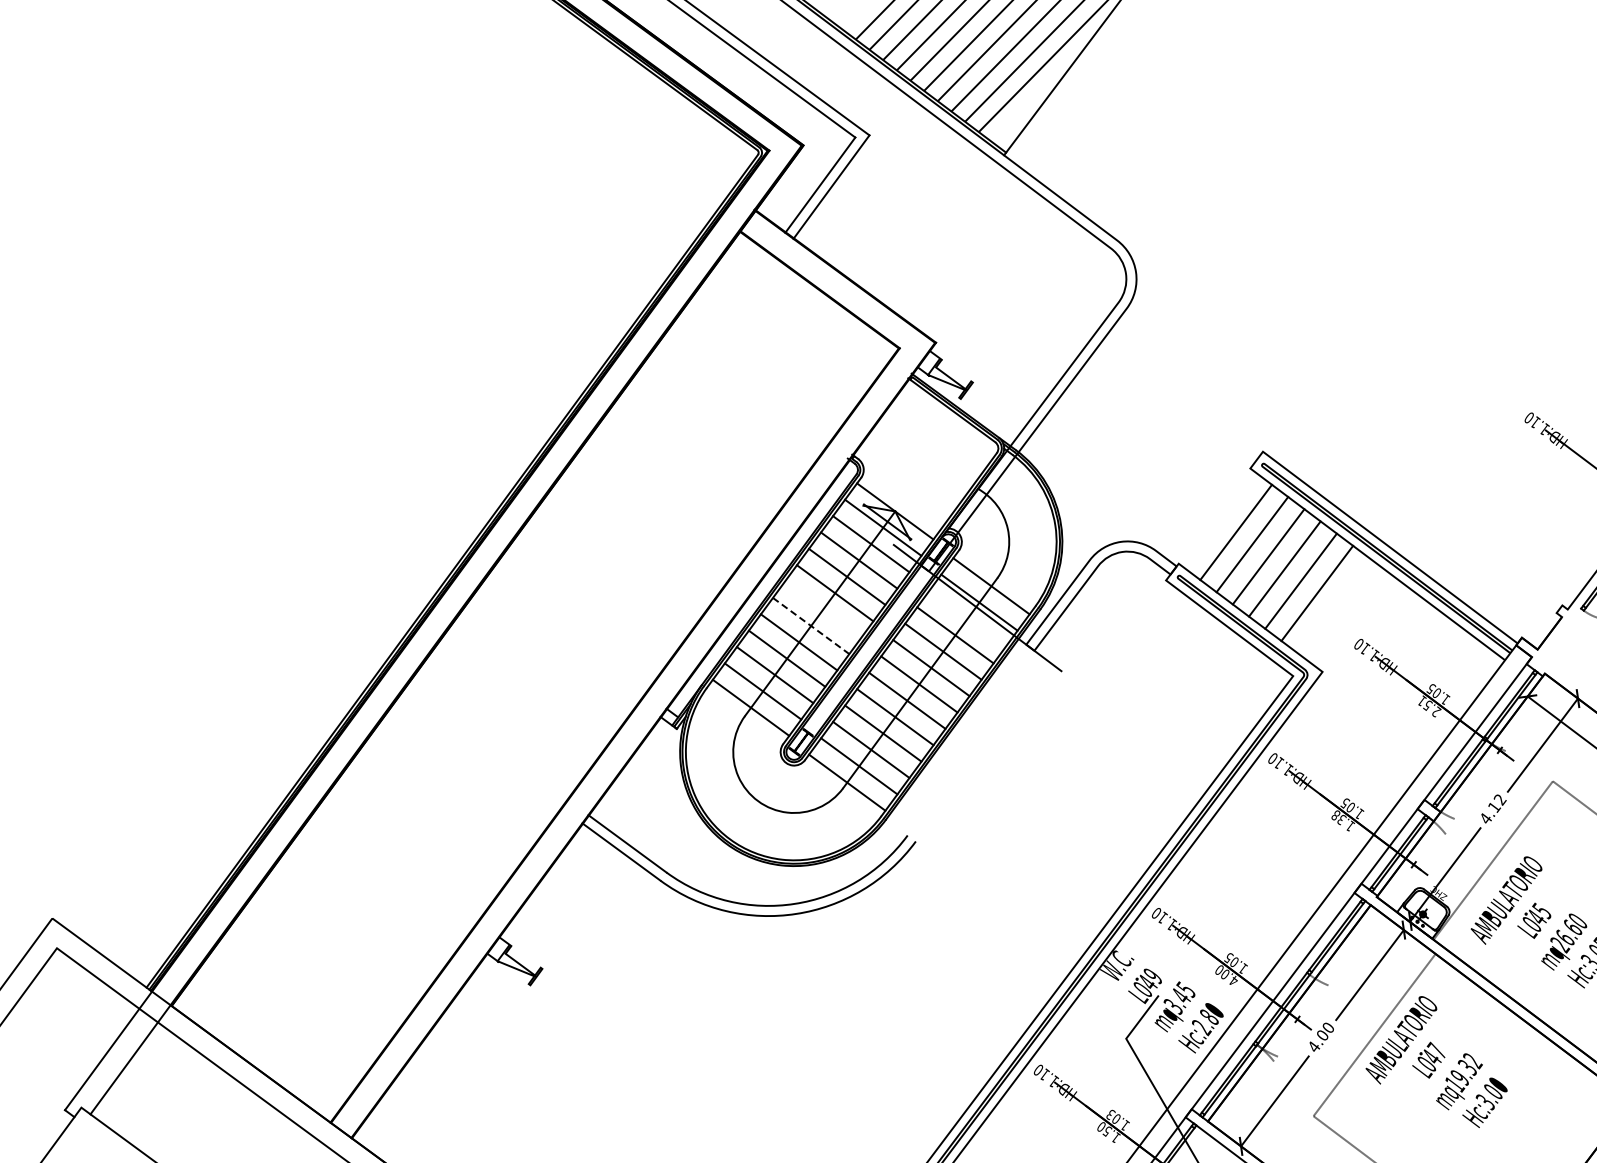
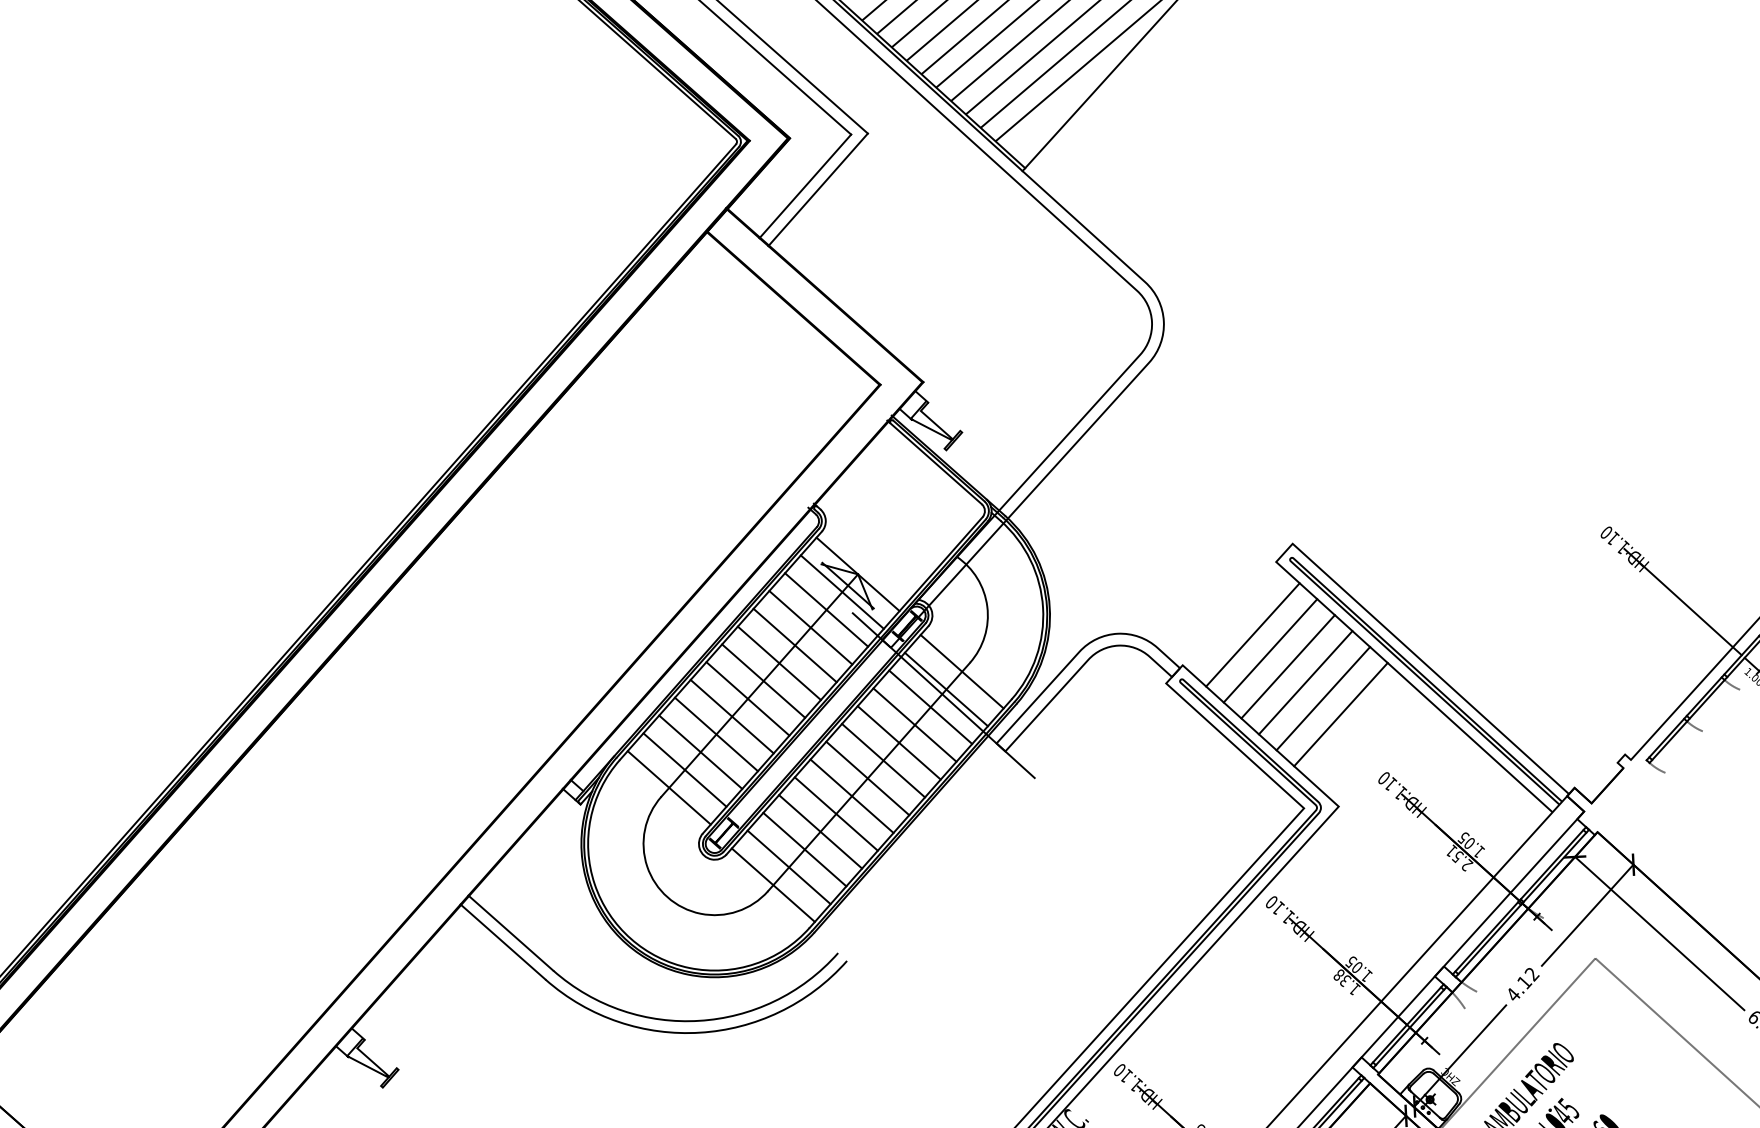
line: (822, 609) -> (762, 680), added
line: (967, 618) -> (930, 706), added
line: (811, 626) -> (748, 699), dashed -> solid

